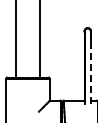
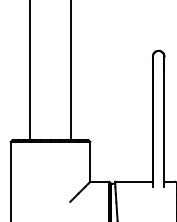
line: (90, 71) -> (163, 129), dashed -> solid

